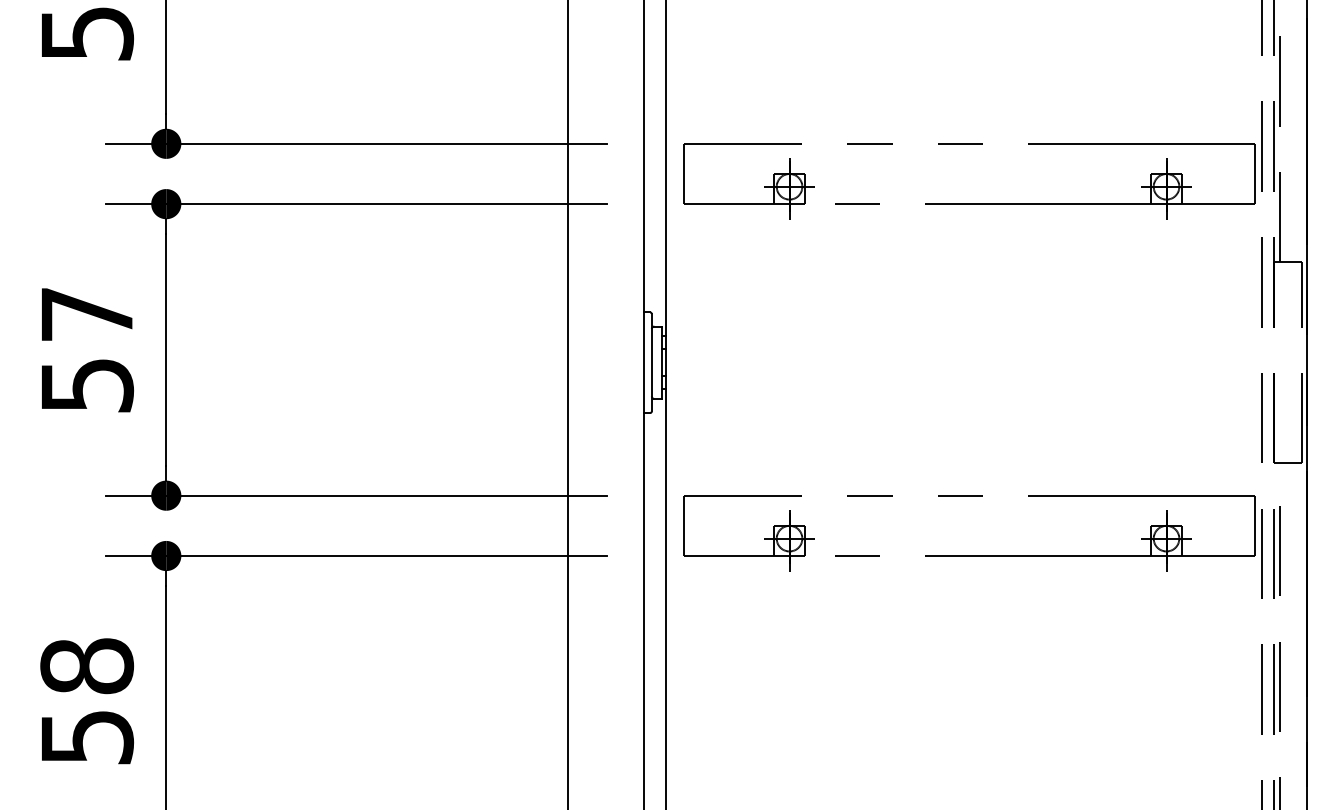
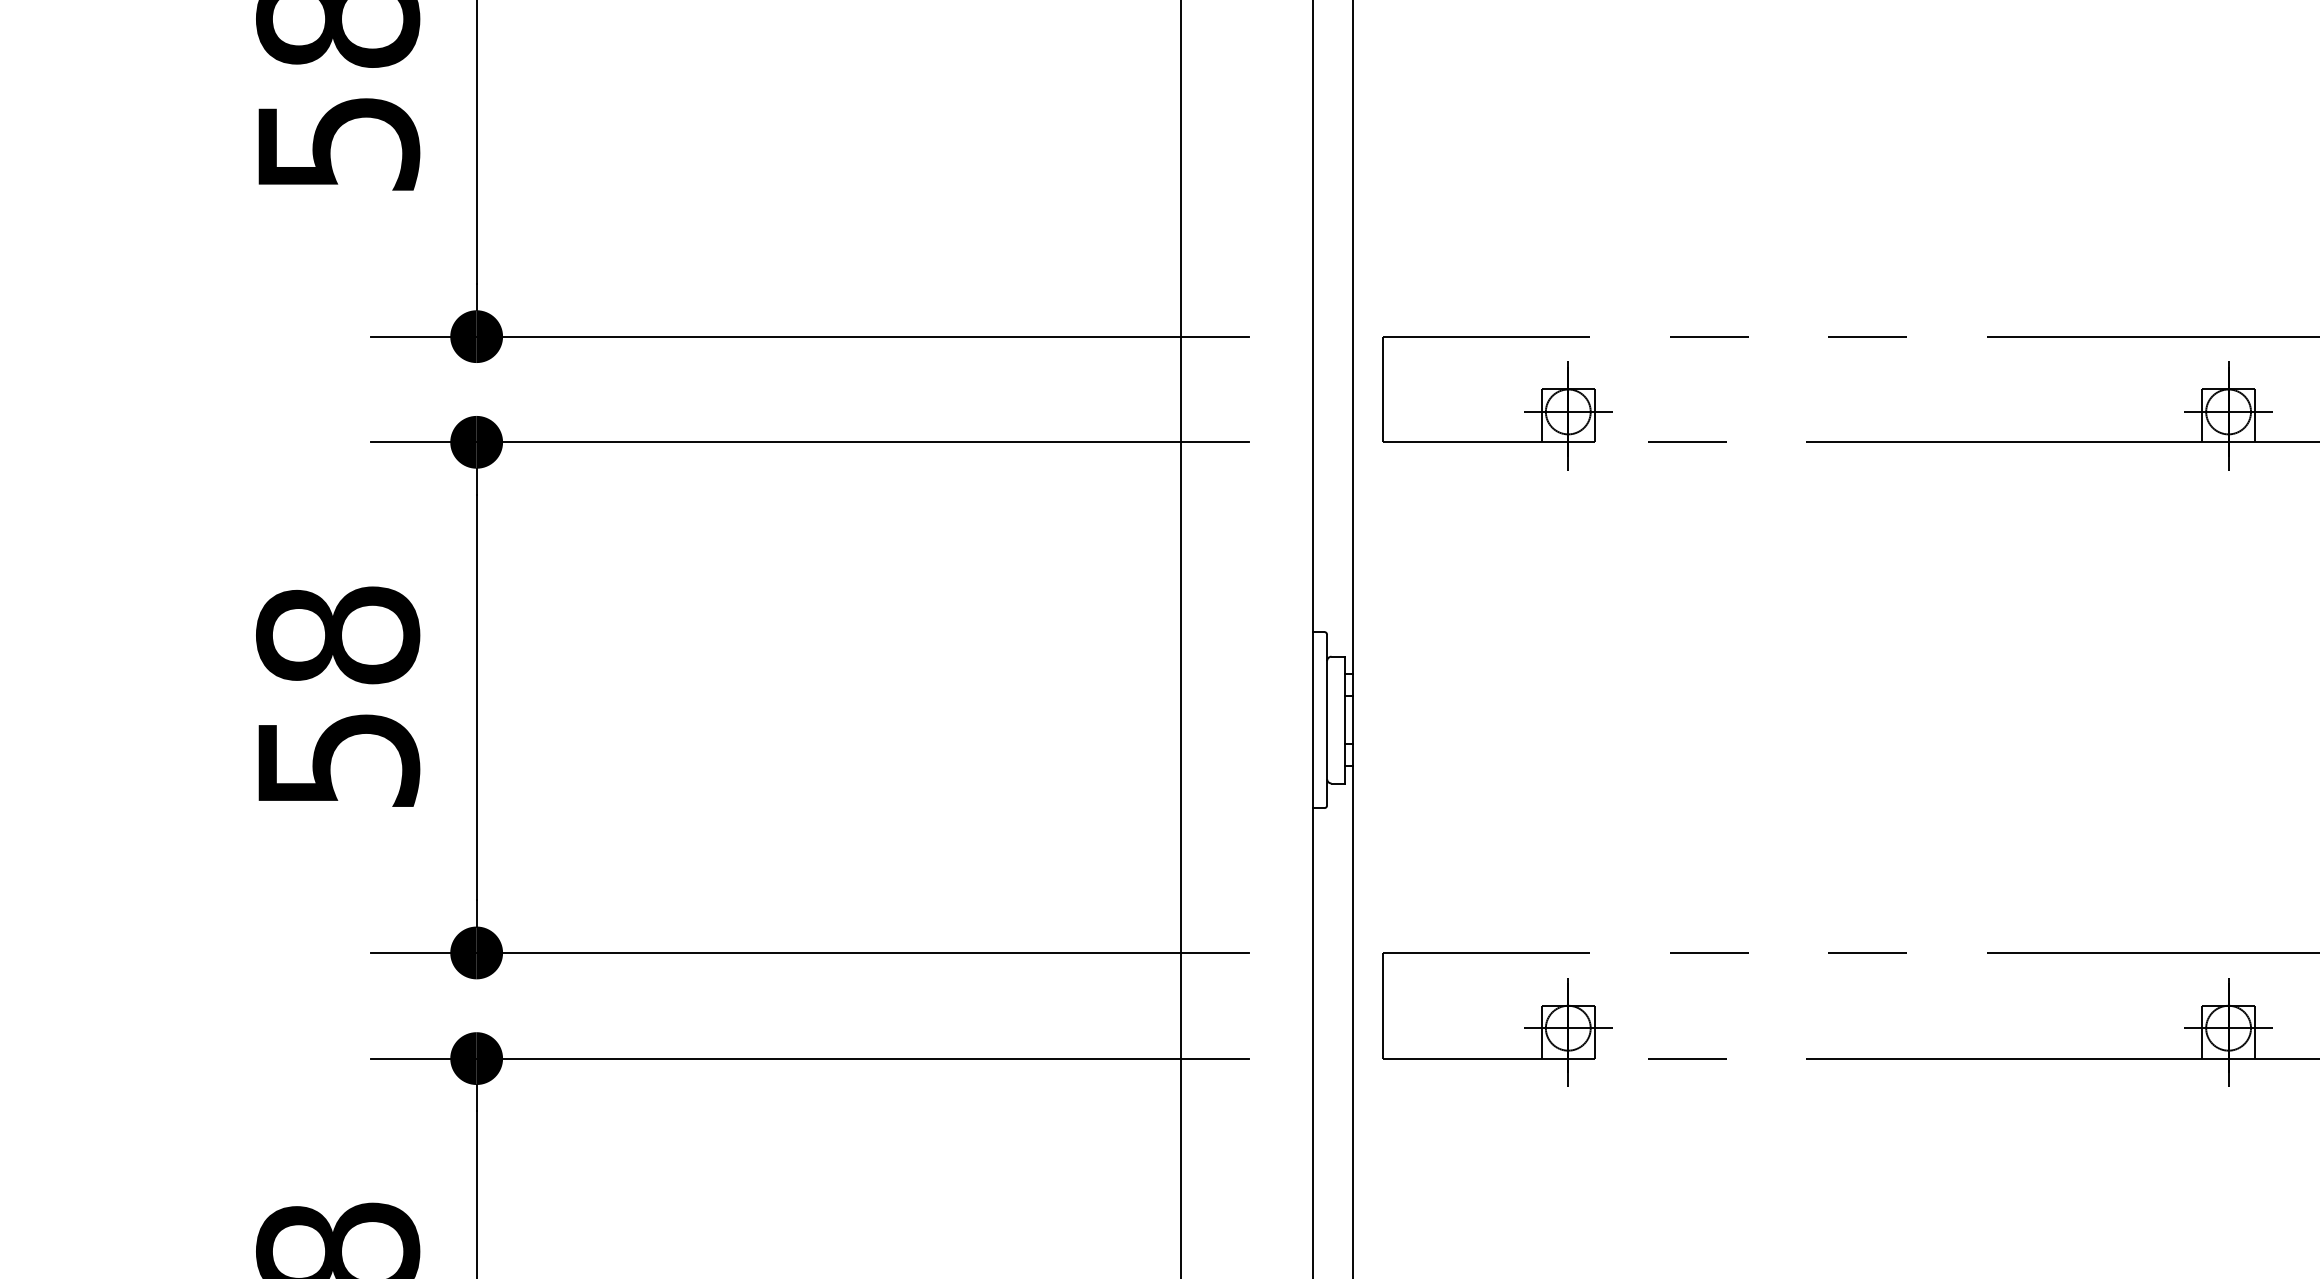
text: (87, 314) -> (338, 635), 57 -> 58

